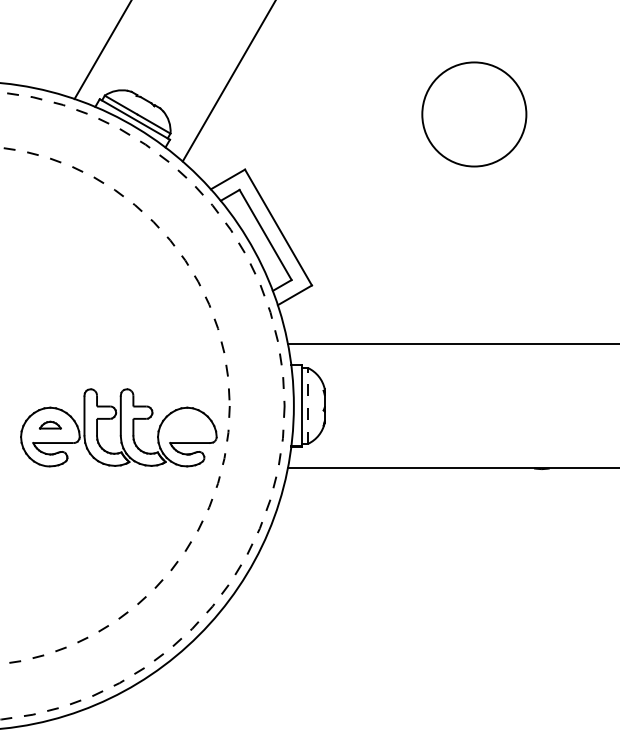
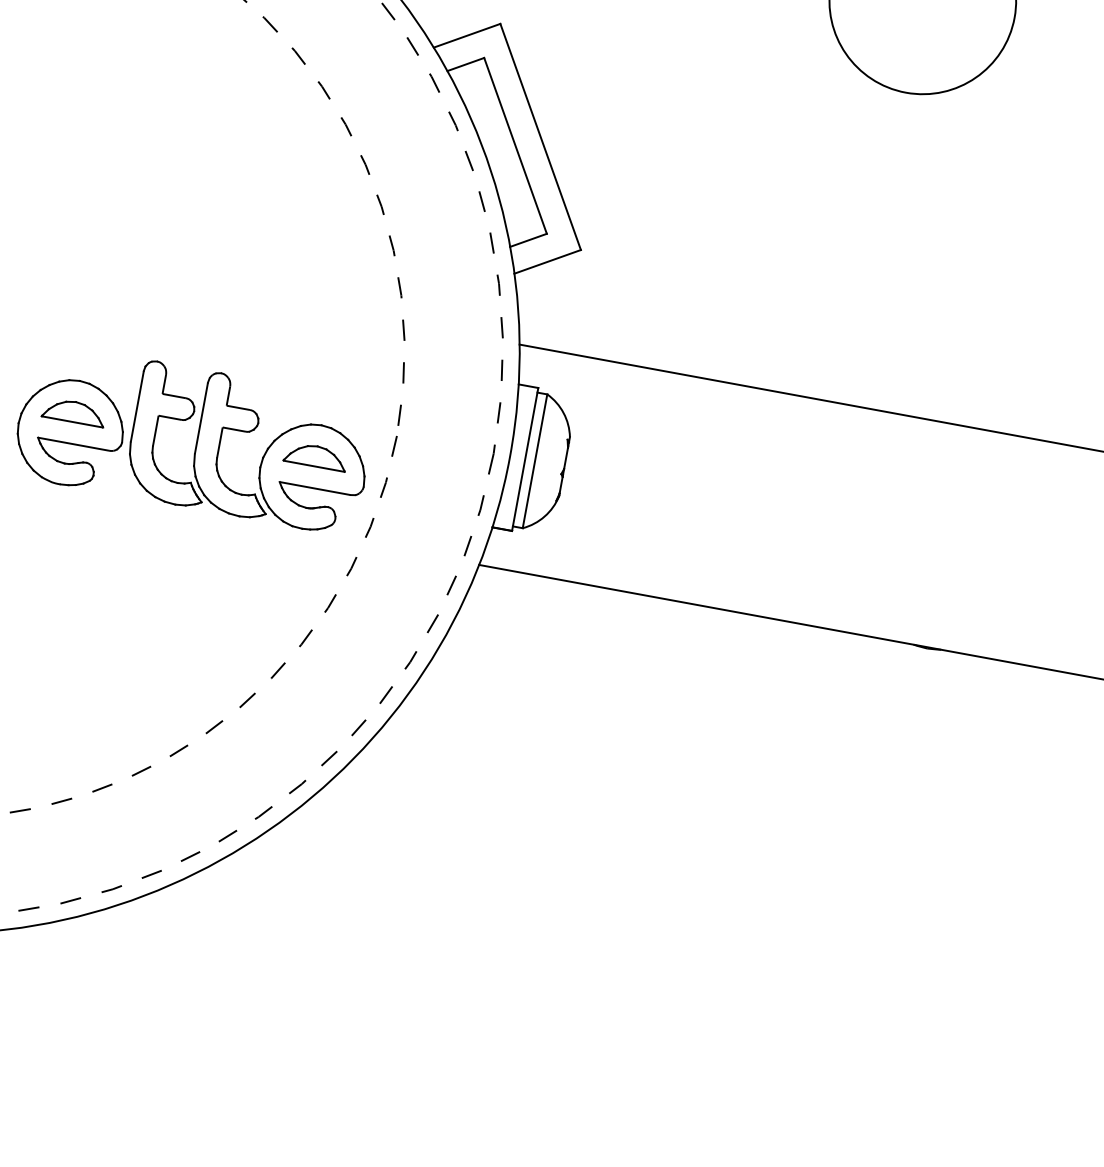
line: (308, 405) -> (535, 460), dashed -> solid
part: (50, 424) -> (74, 410), size x1.67
part: (187, 424) -> (316, 454), added

